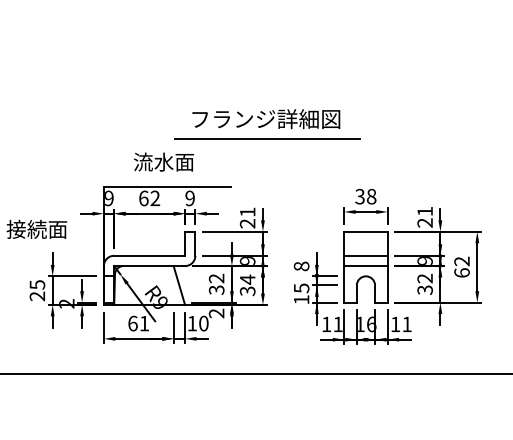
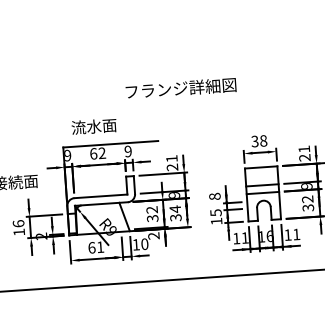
line: (266, 138) -> (182, 102), removed
text: (163, 161) -> (93, 126), moved
text: (37, 290) -> (18, 227), 25 -> 16

